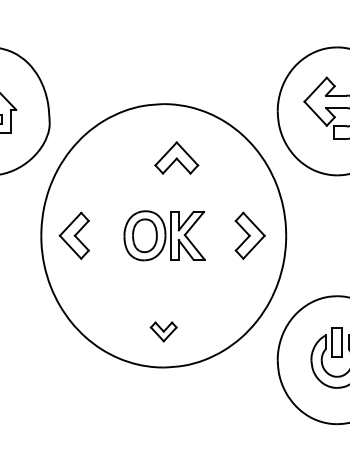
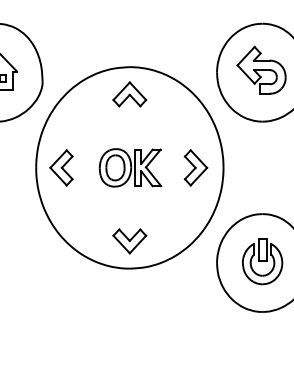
part: (176, 158) -> (129, 94), moved
part: (163, 332) -> (129, 241), size x1.67

